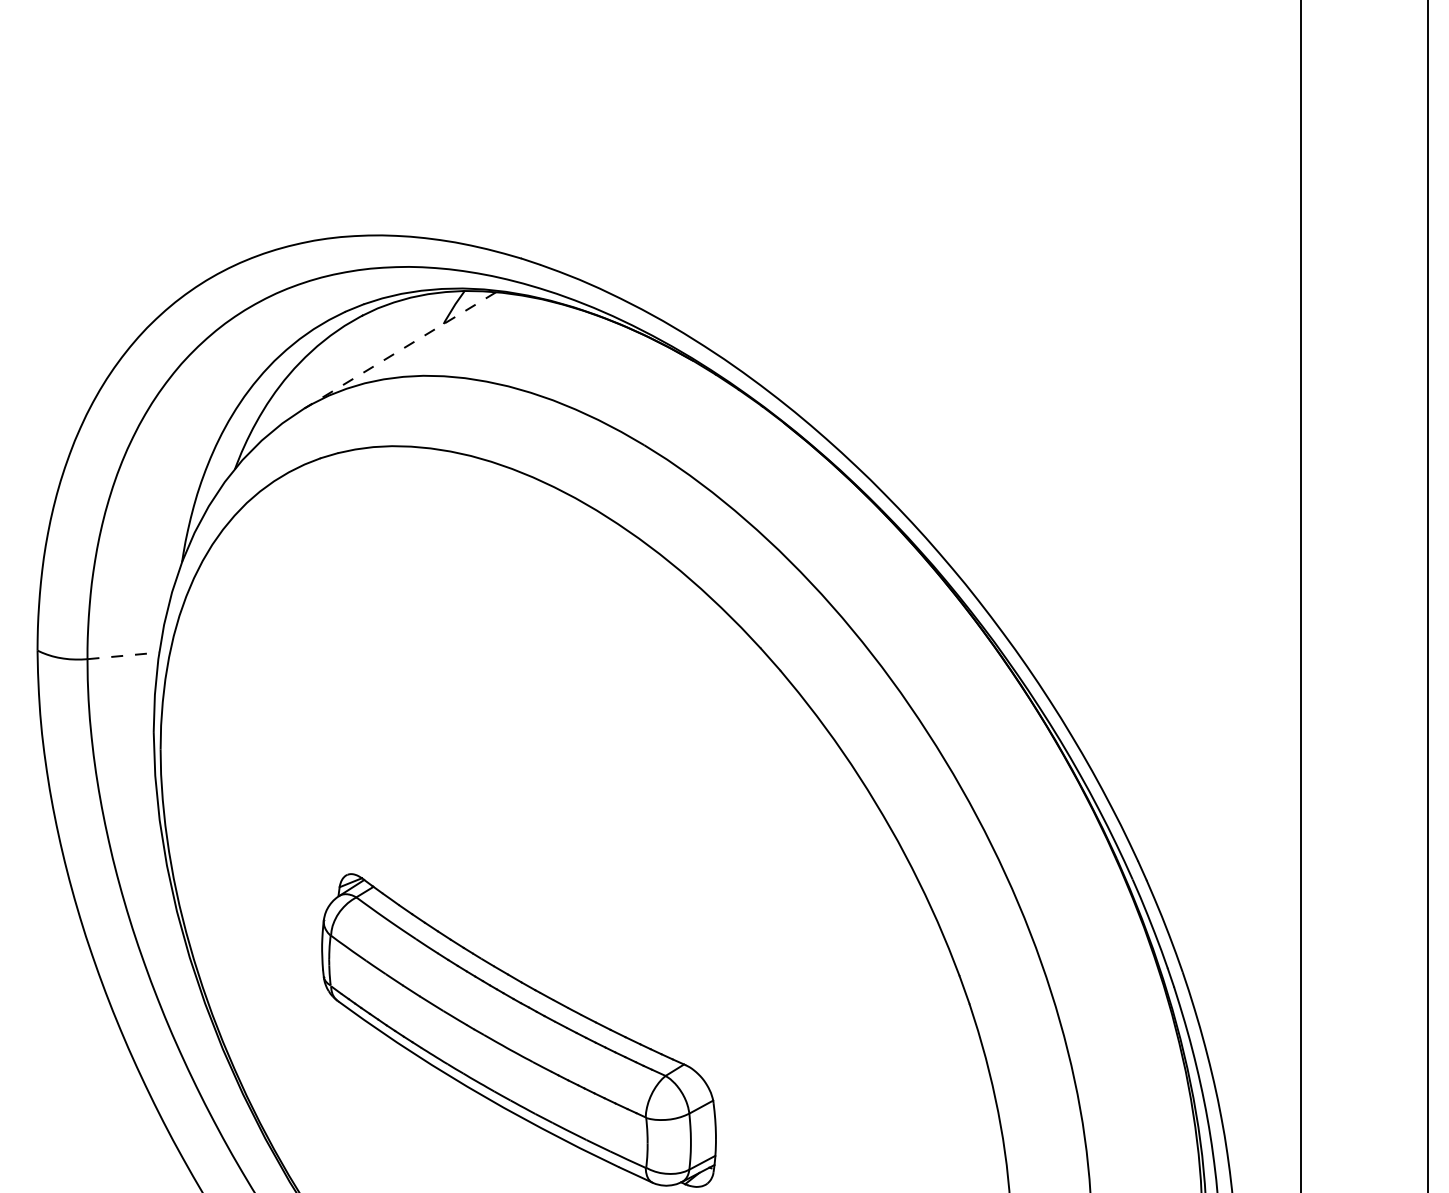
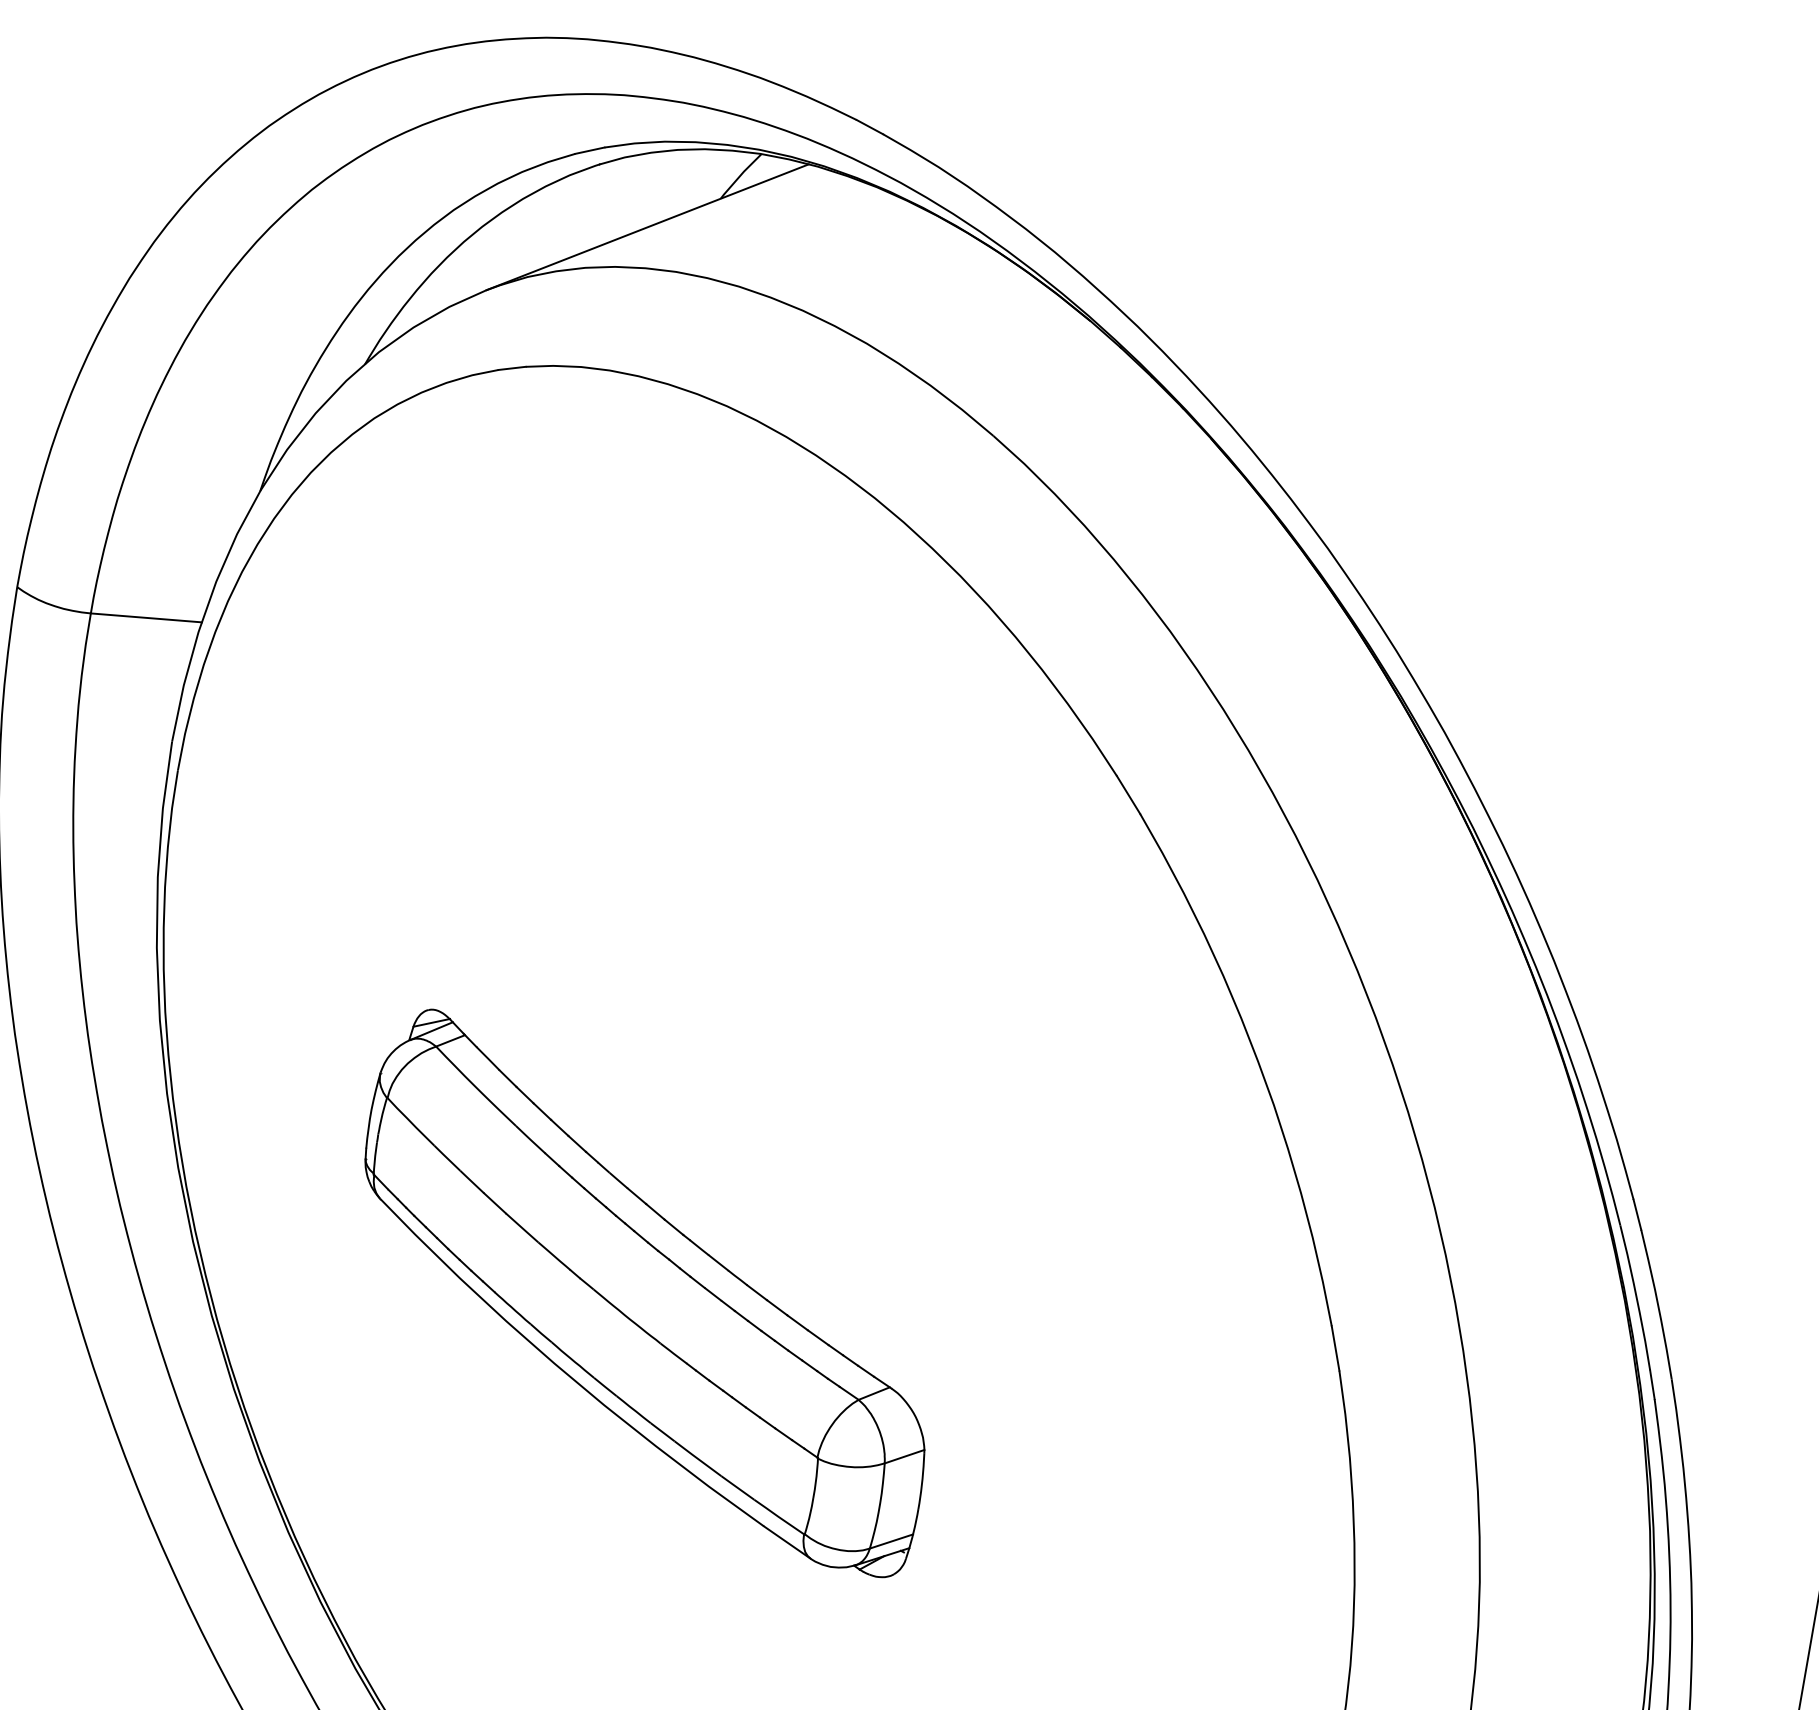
line: (399, 350) -> (646, 227), dashed -> solid
line: (123, 655) -> (146, 617), dashed -> solid

